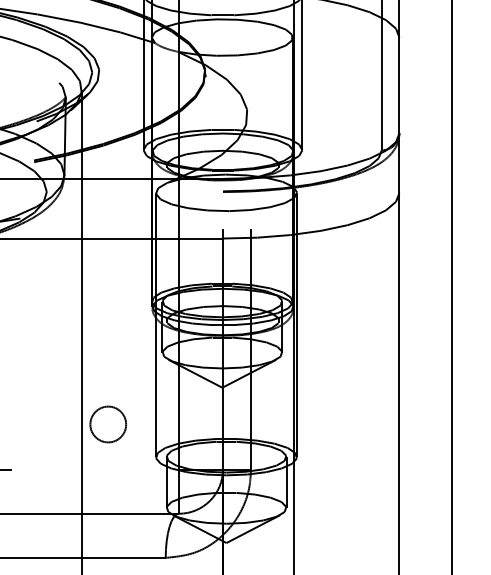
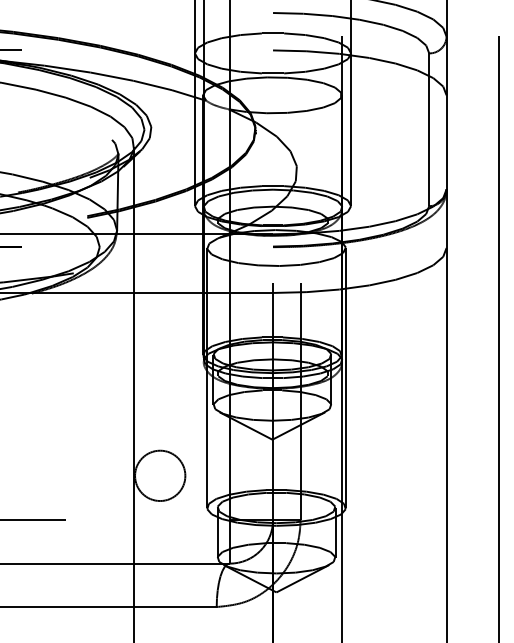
circle: (108, 424) -> (160, 475), size x1.43

